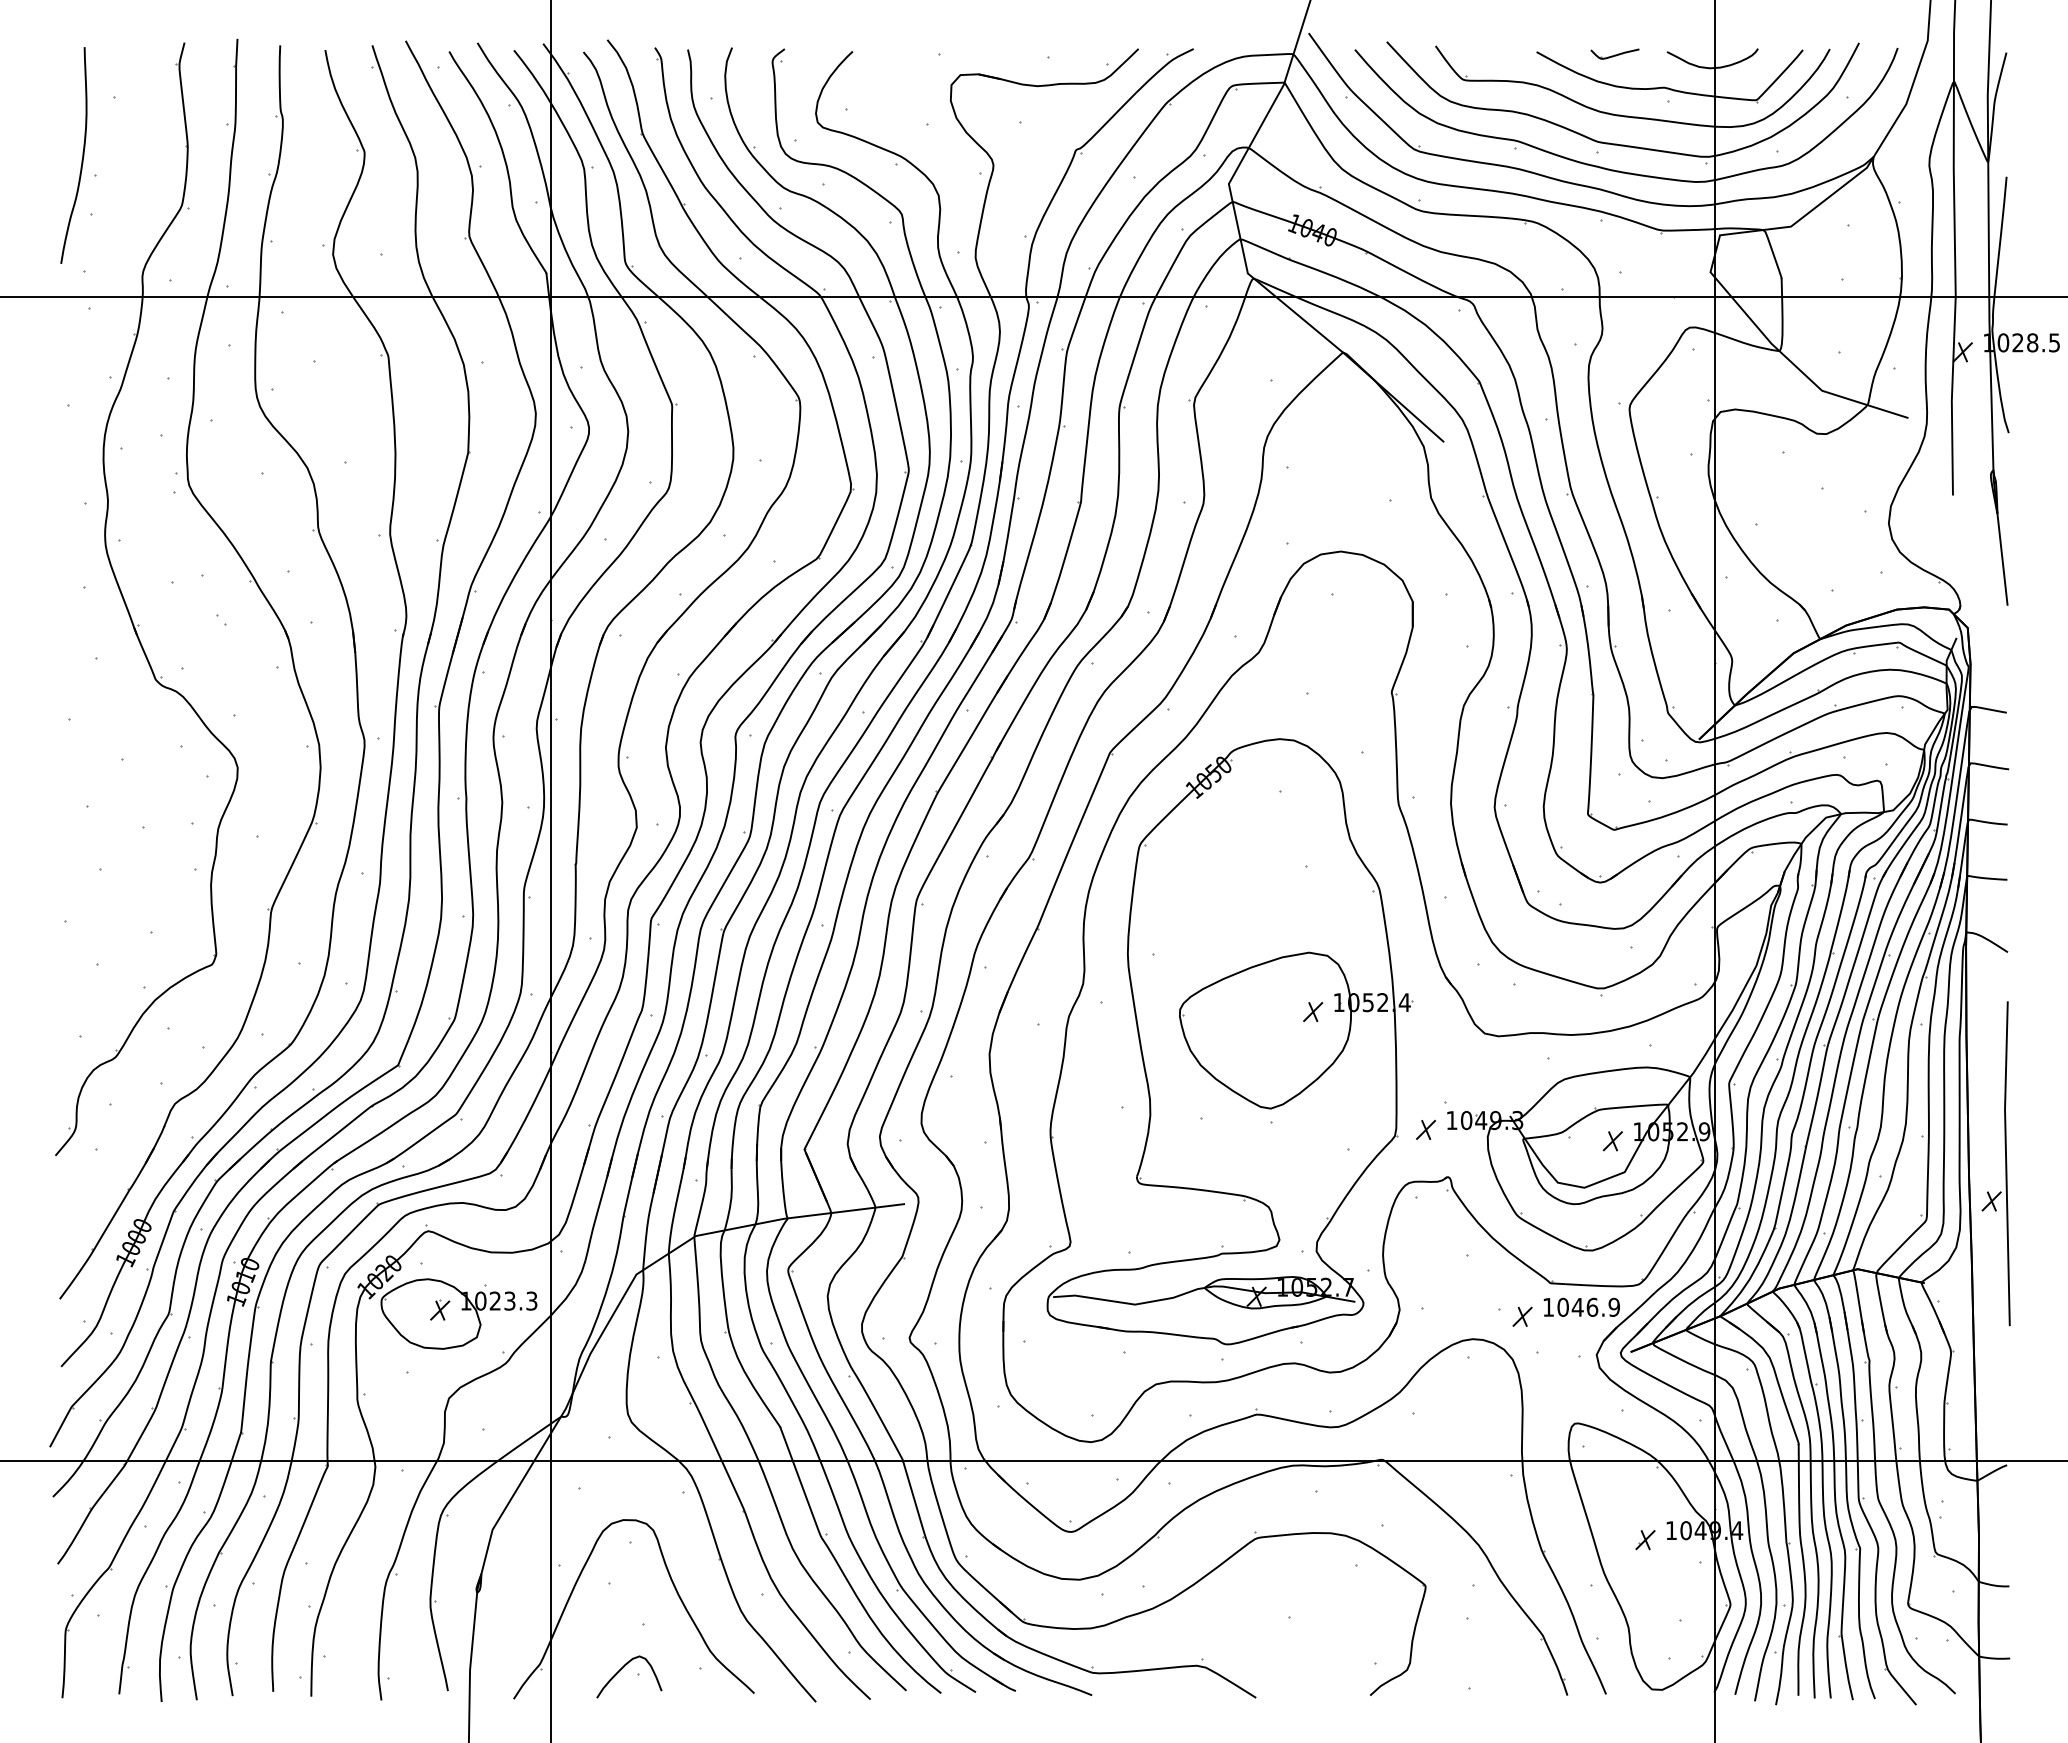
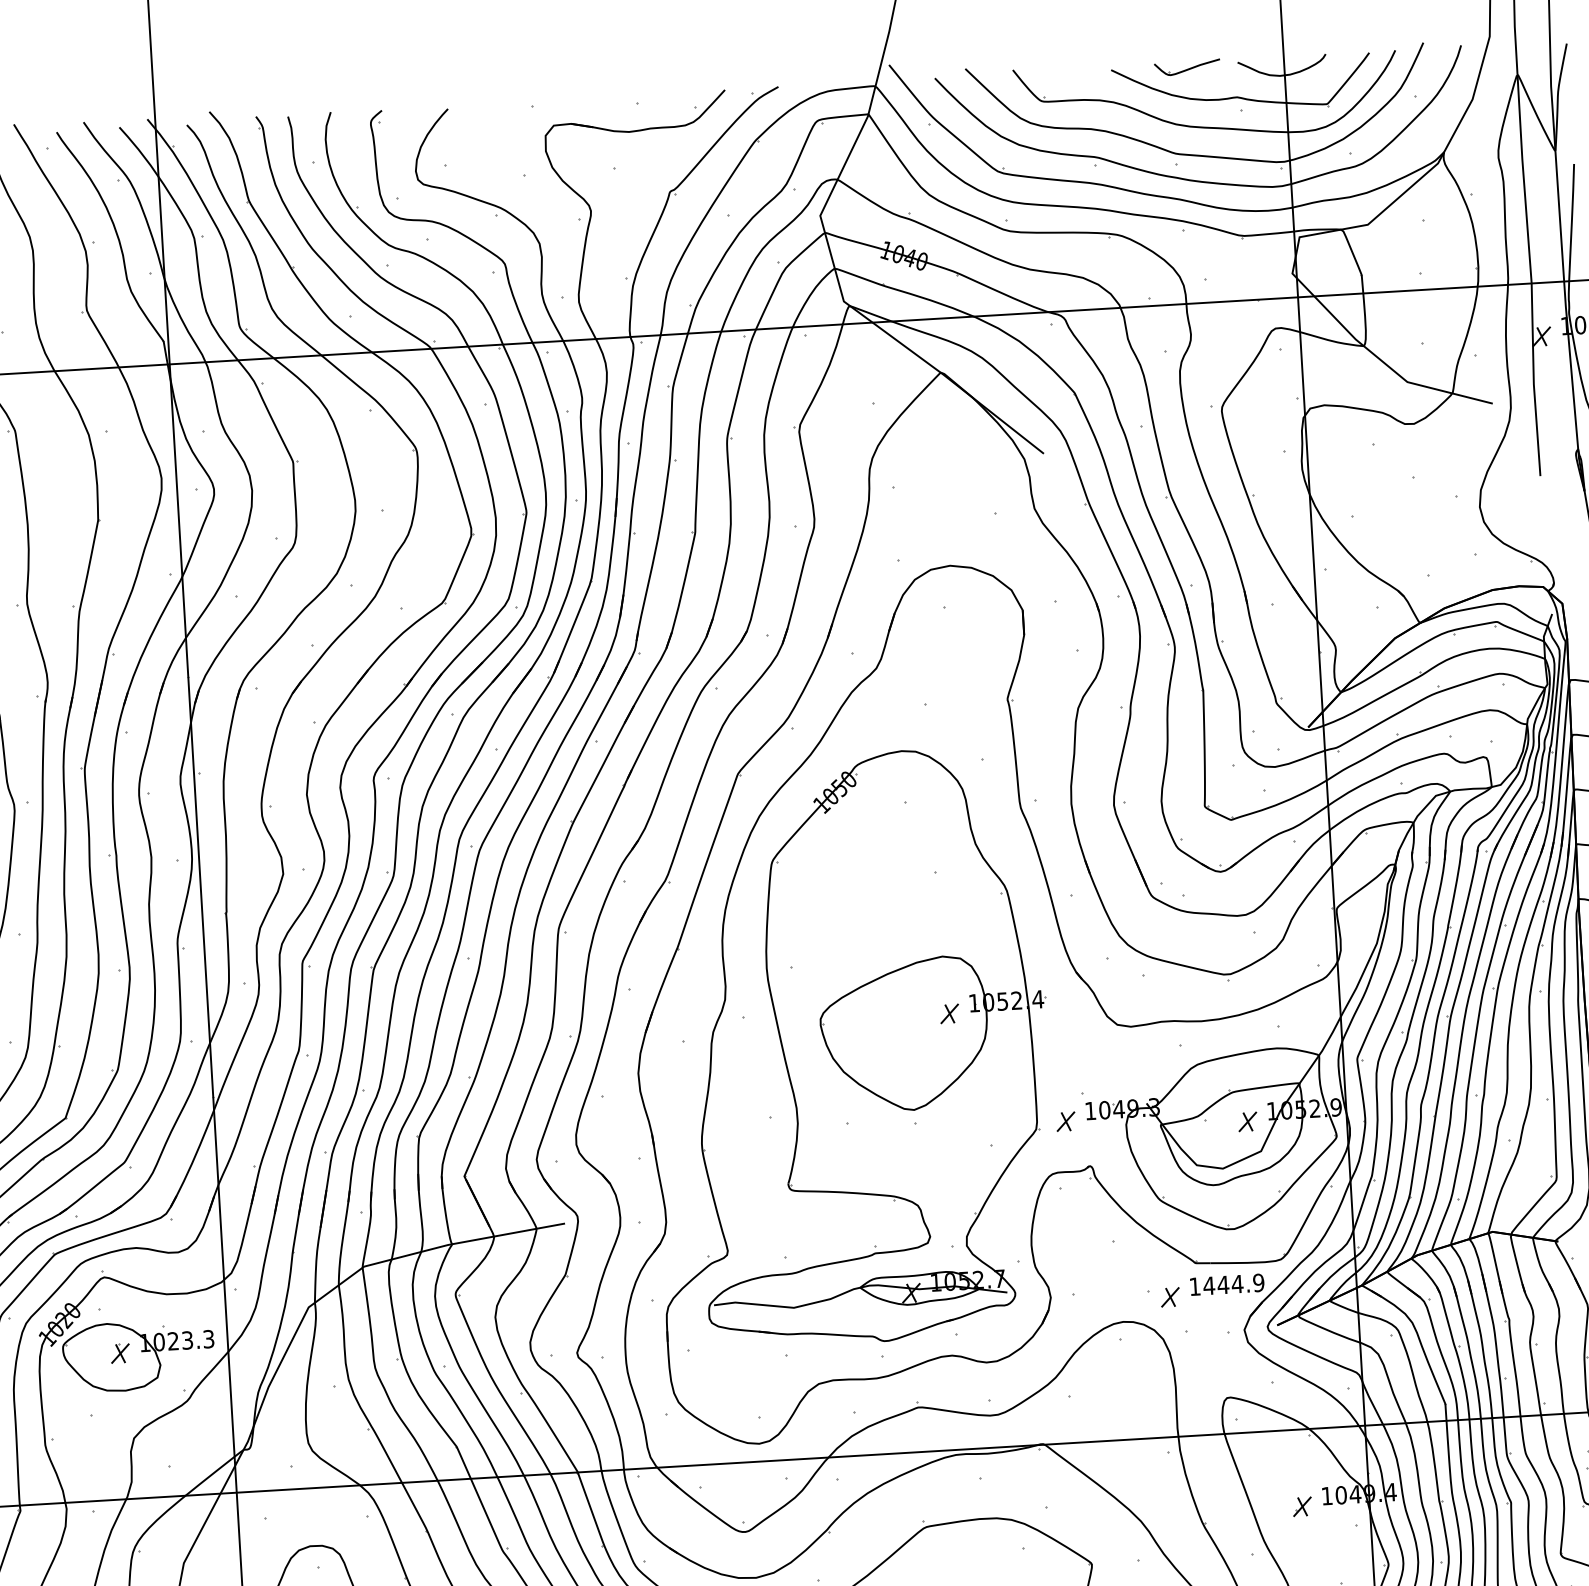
part: (1614, 53) -> (1186, 67), size x1.4
text: (1577, 1306) -> (1223, 1284), 1046.9 -> 1444.9

